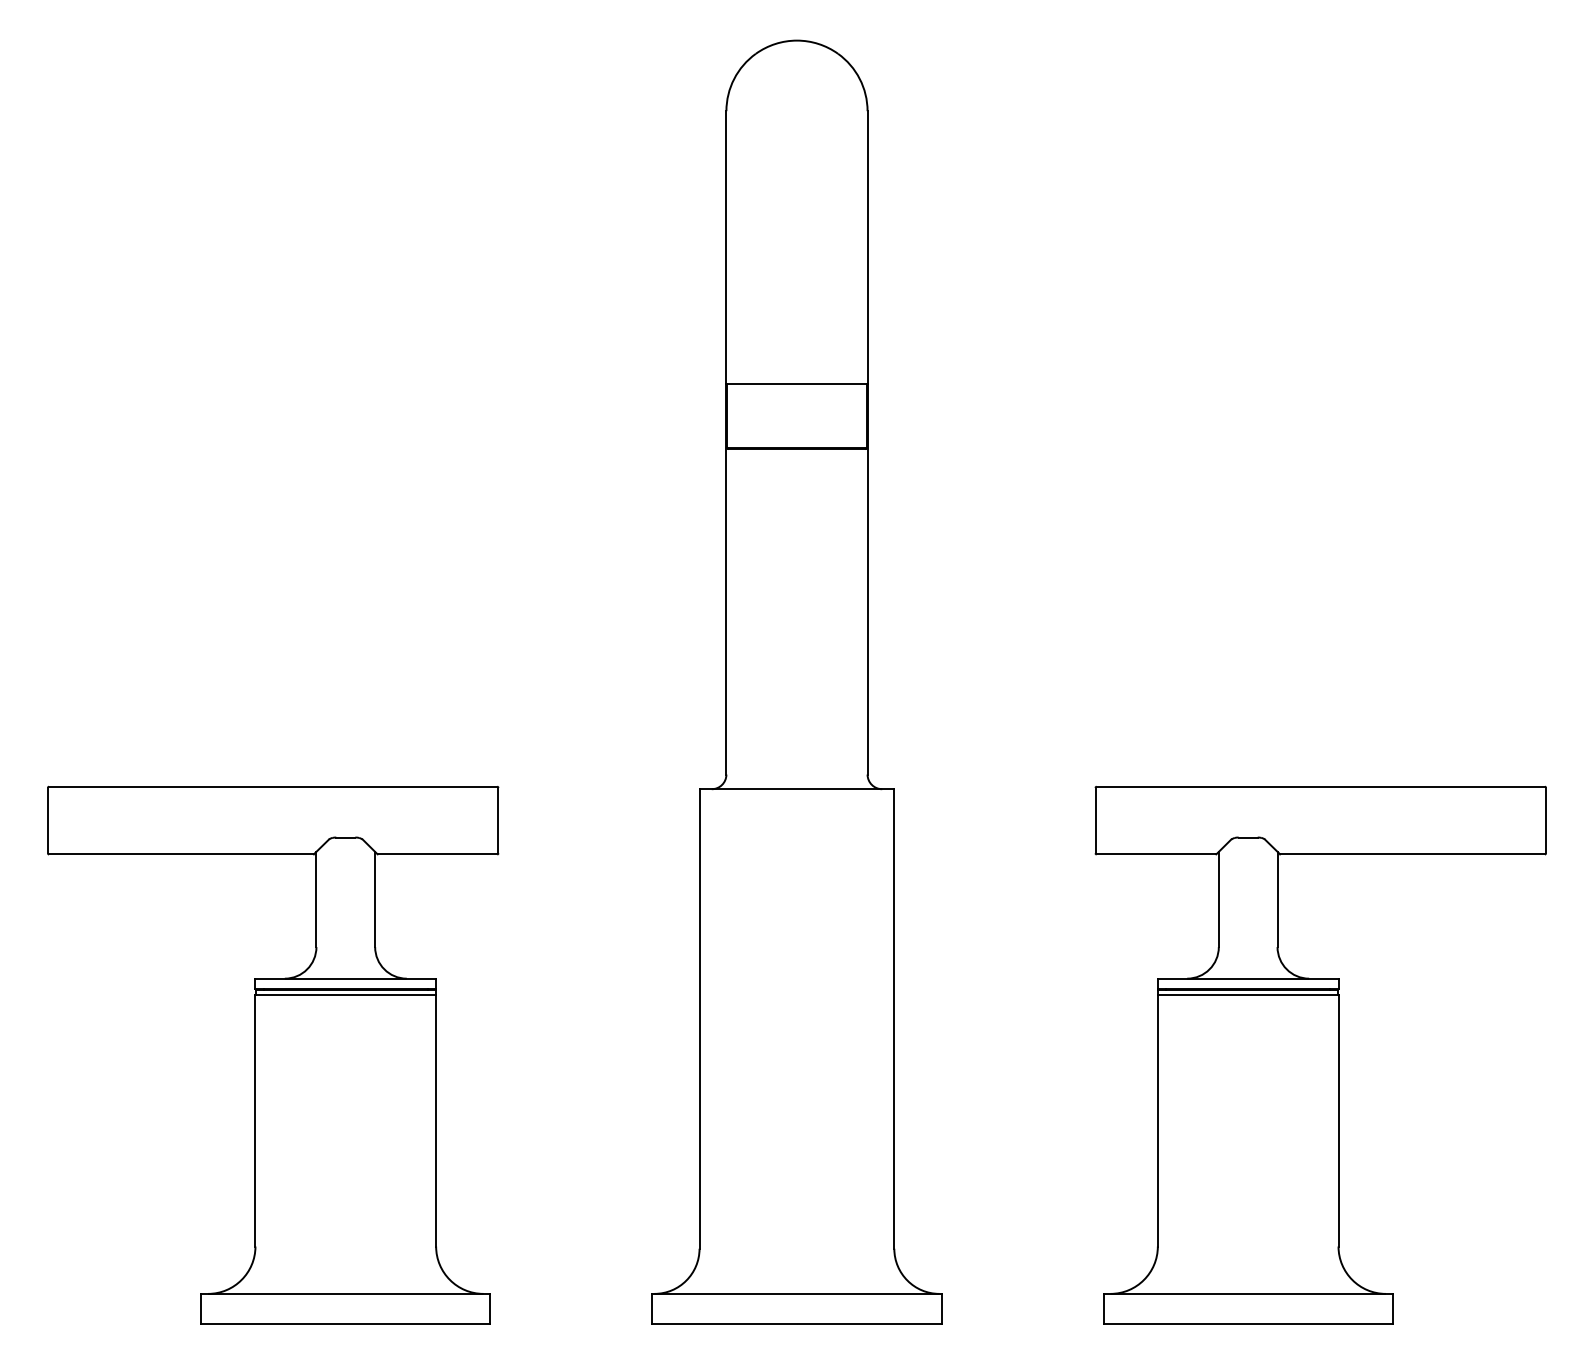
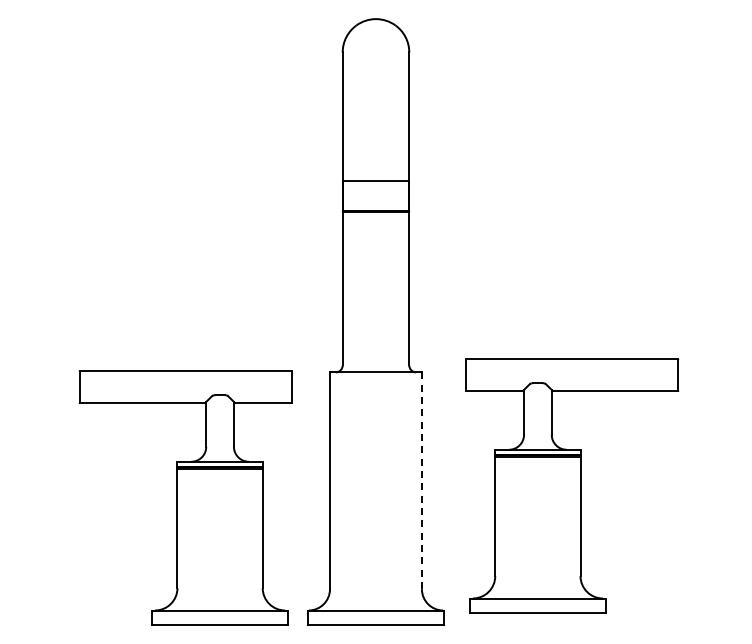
line: (893, 1020) -> (421, 481), solid -> dashed
part: (272, 1054) -> (185, 497), moved
part: (1321, 1054) -> (572, 485), moved

